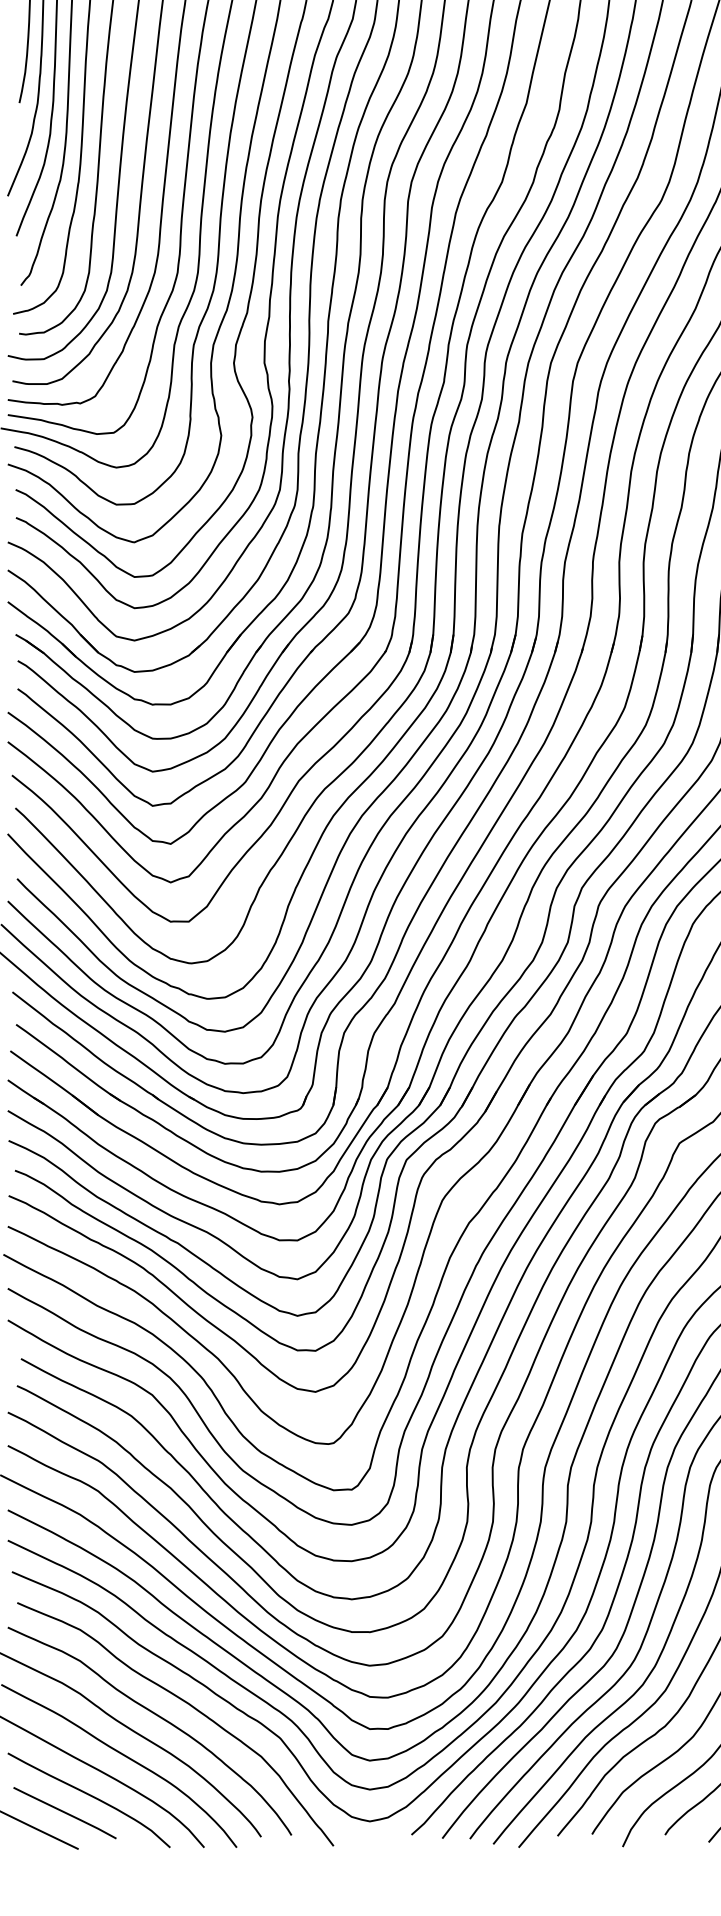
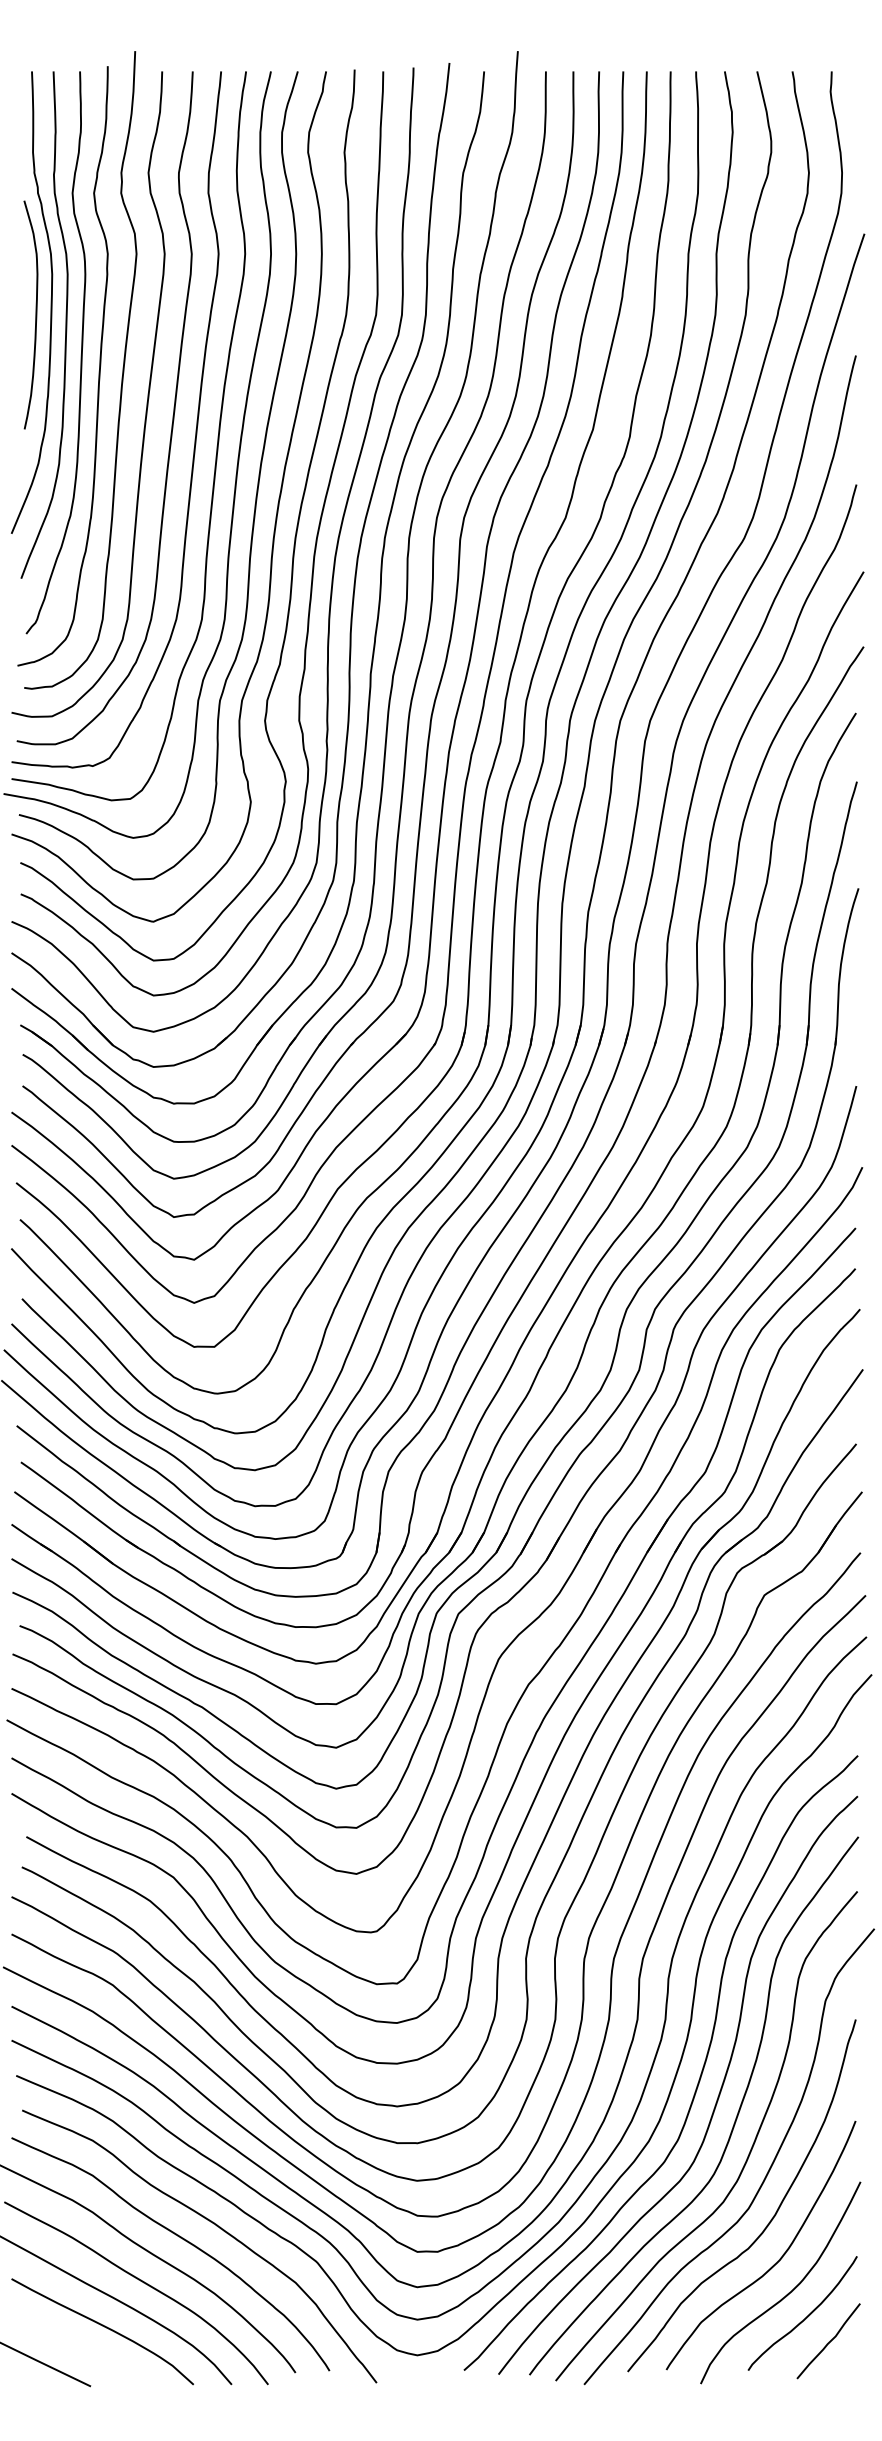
line: (64, 1812) -> (75, 2345), removed

